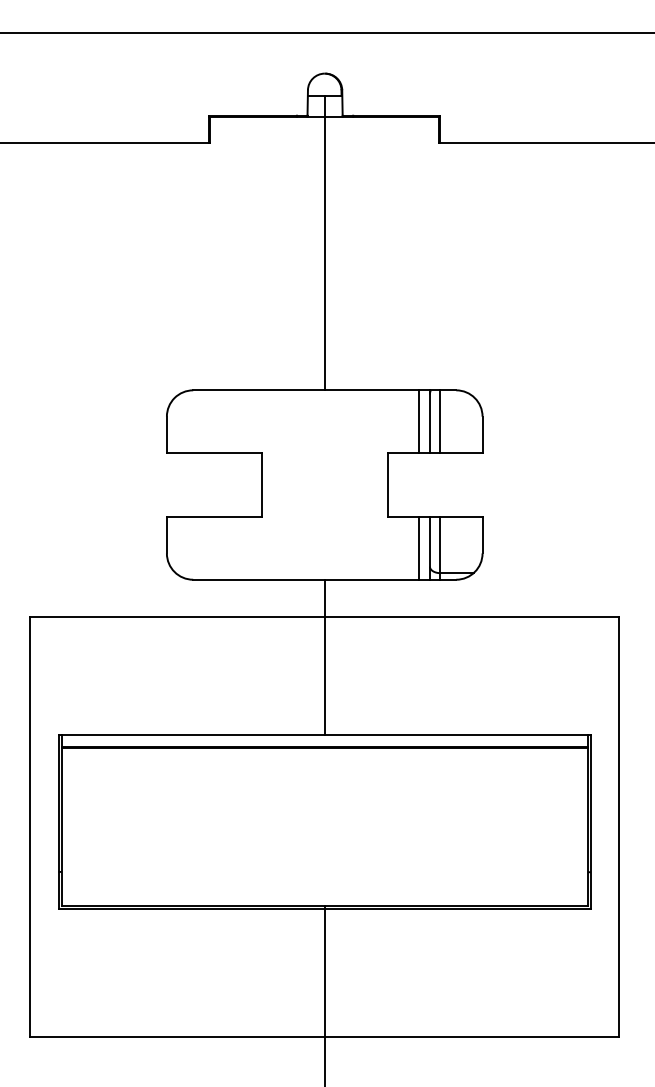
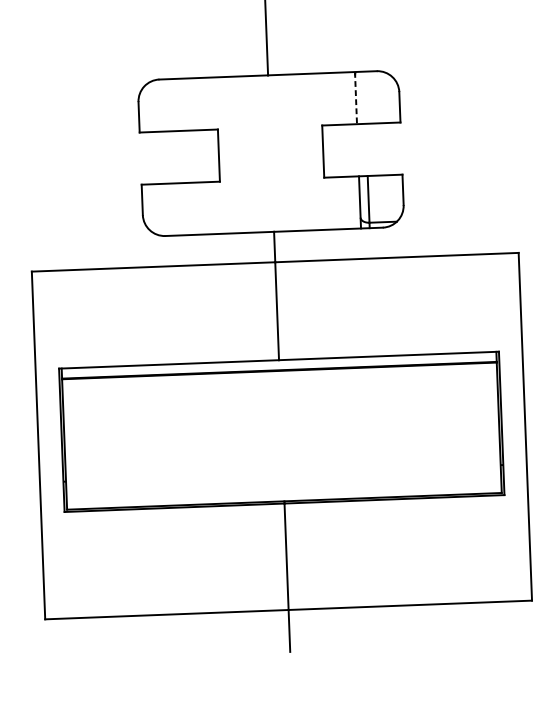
line: (419, 421) -> (347, 98), removed
line: (429, 421) -> (355, 97), solid -> dashed
line: (440, 421) -> (364, 97), removed
line: (419, 547) -> (351, 202), removed

